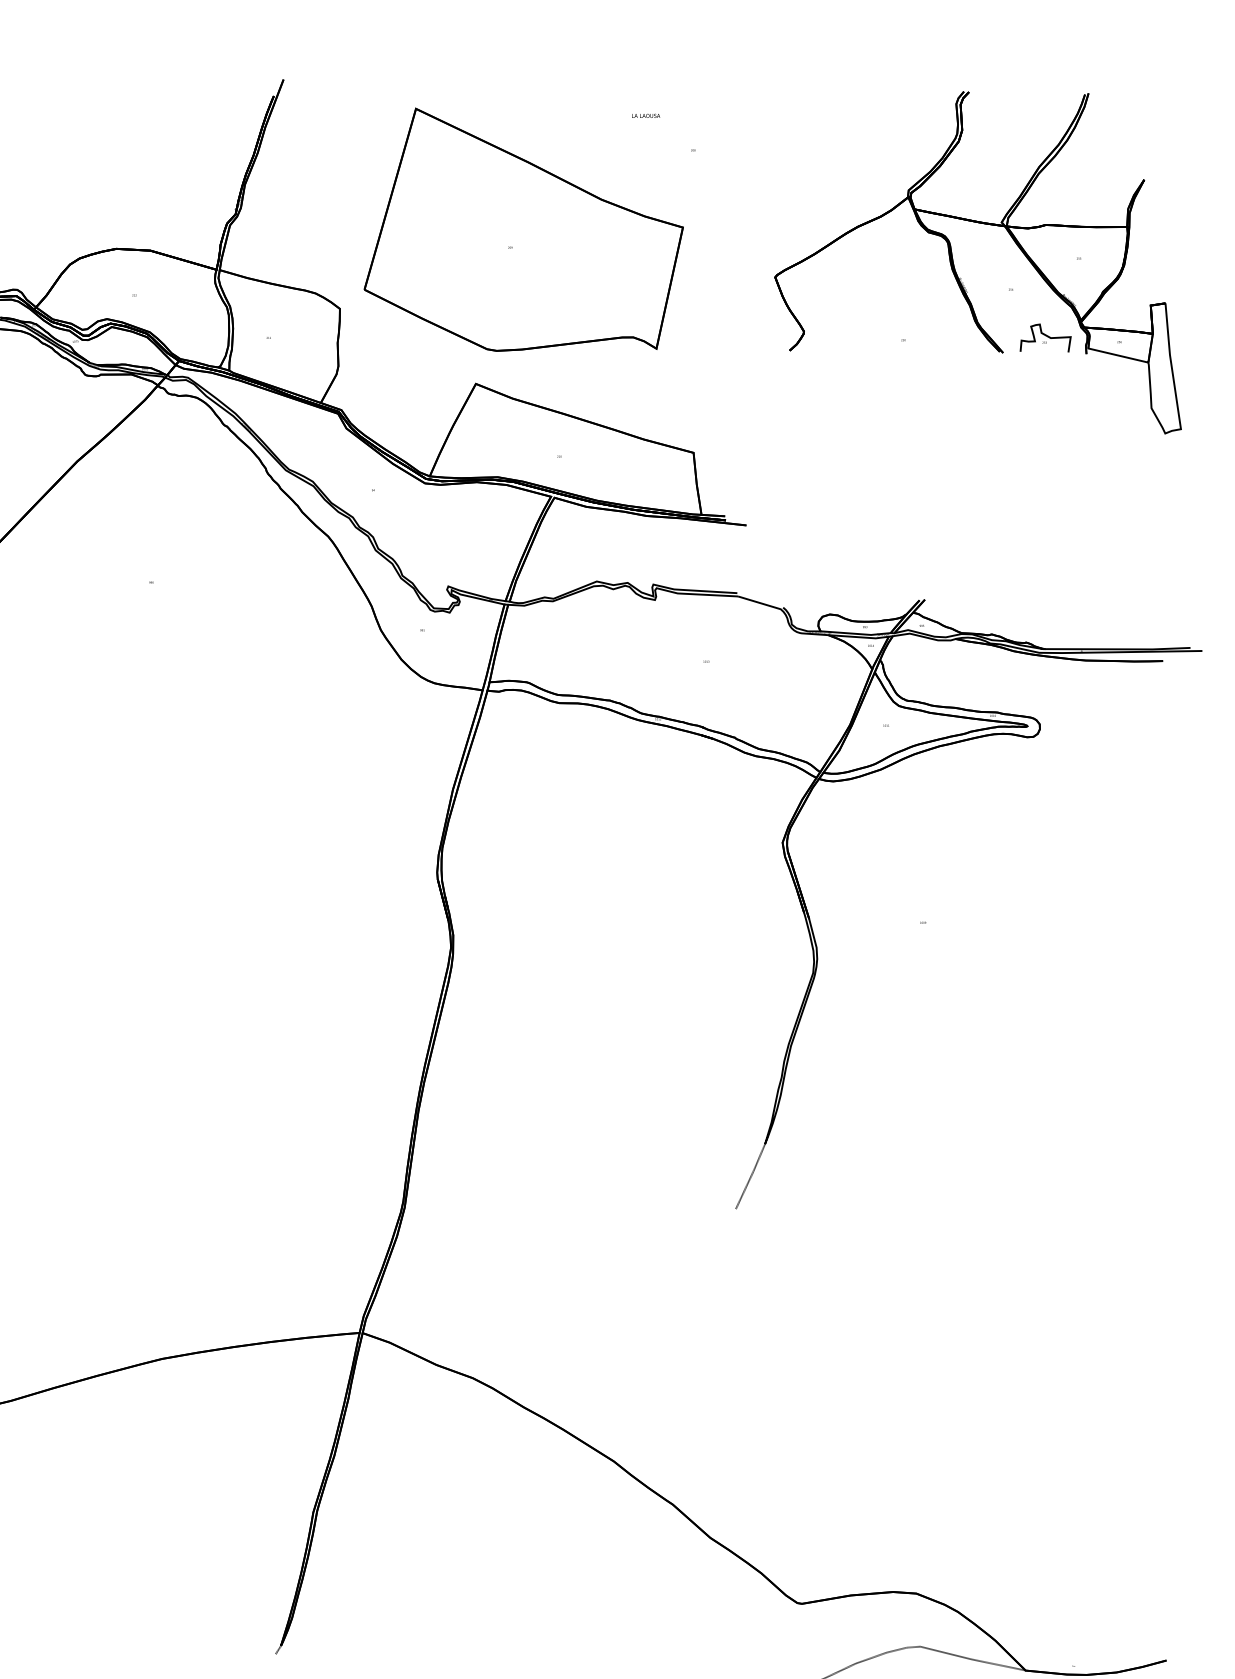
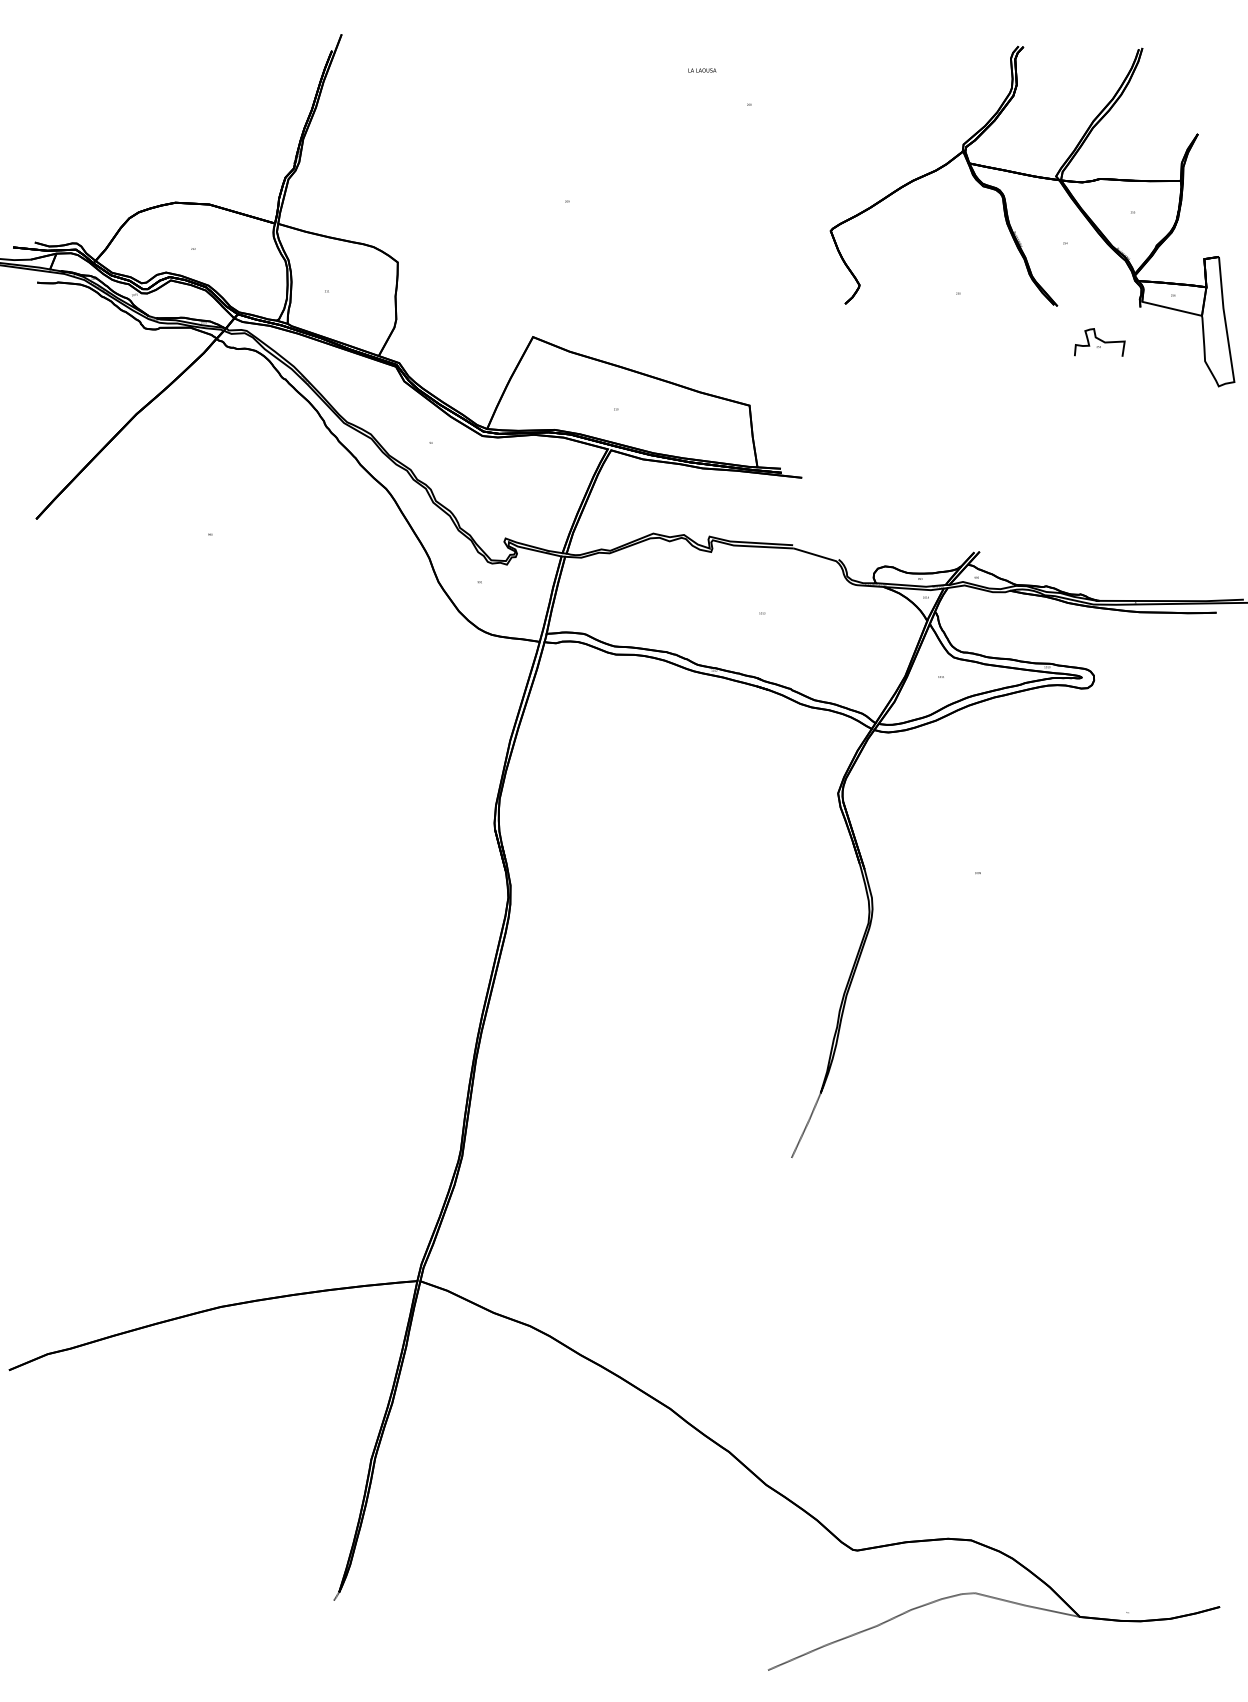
part: (523, 229) -> (580, 183), removed
part: (1045, 338) -> (1099, 342), moved

